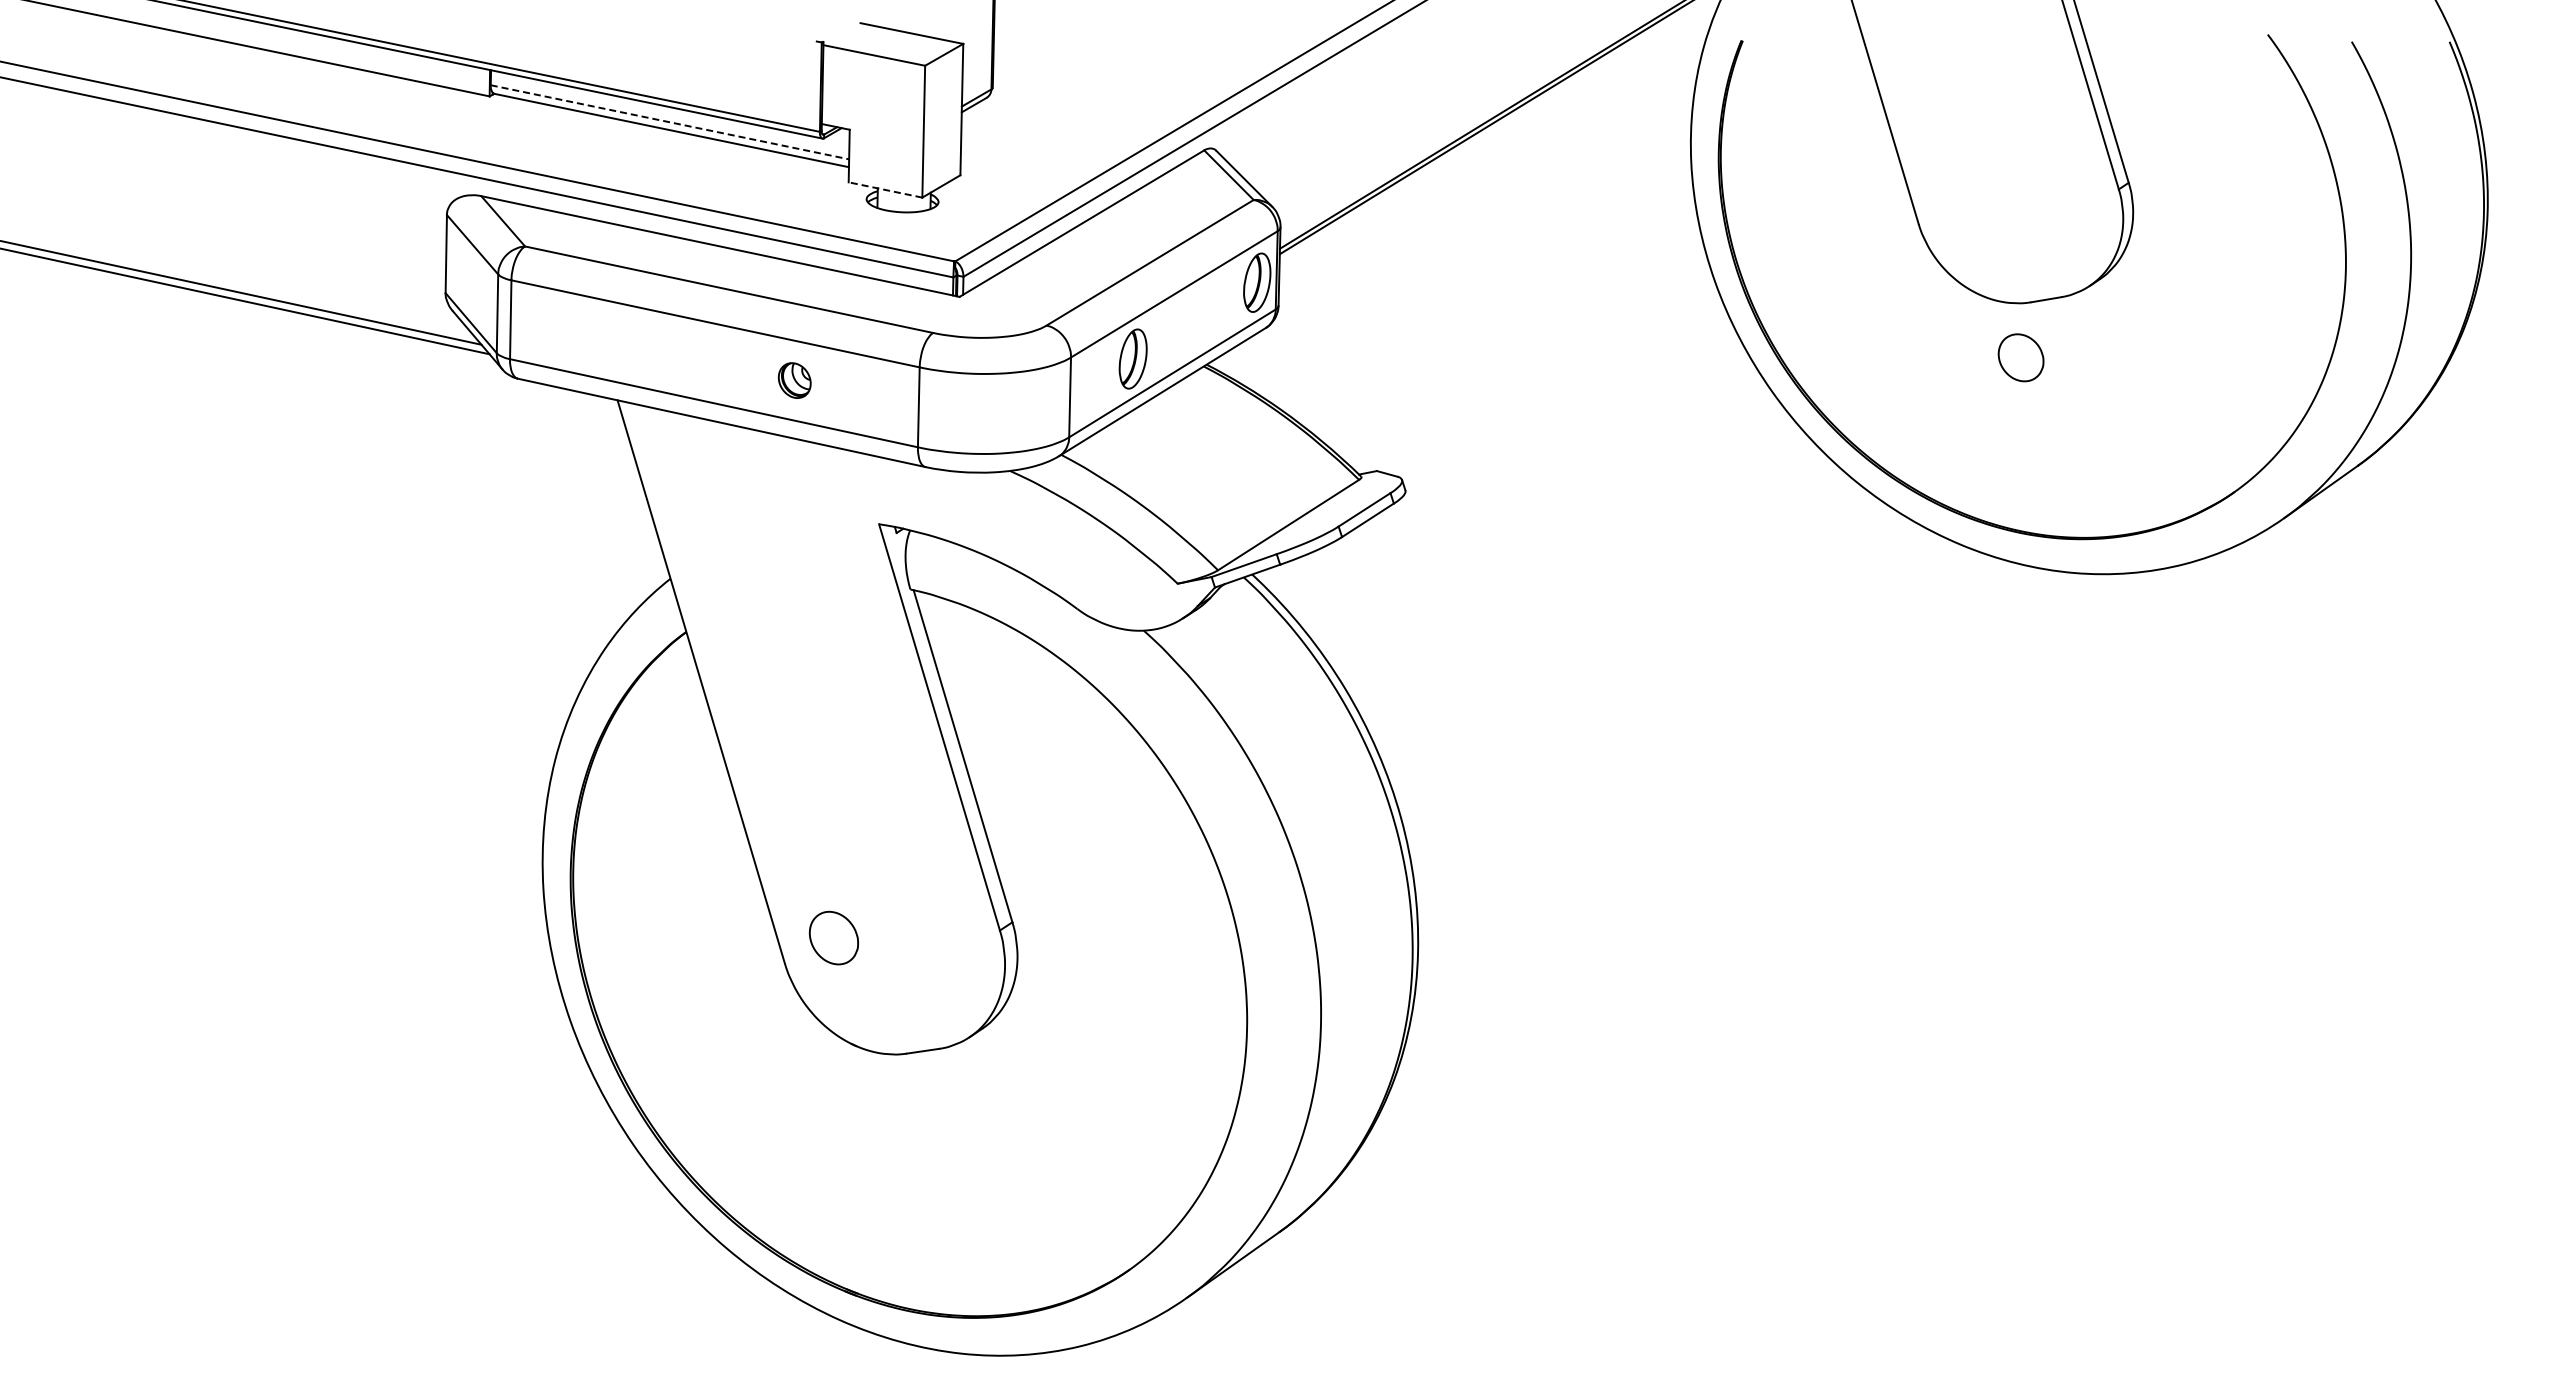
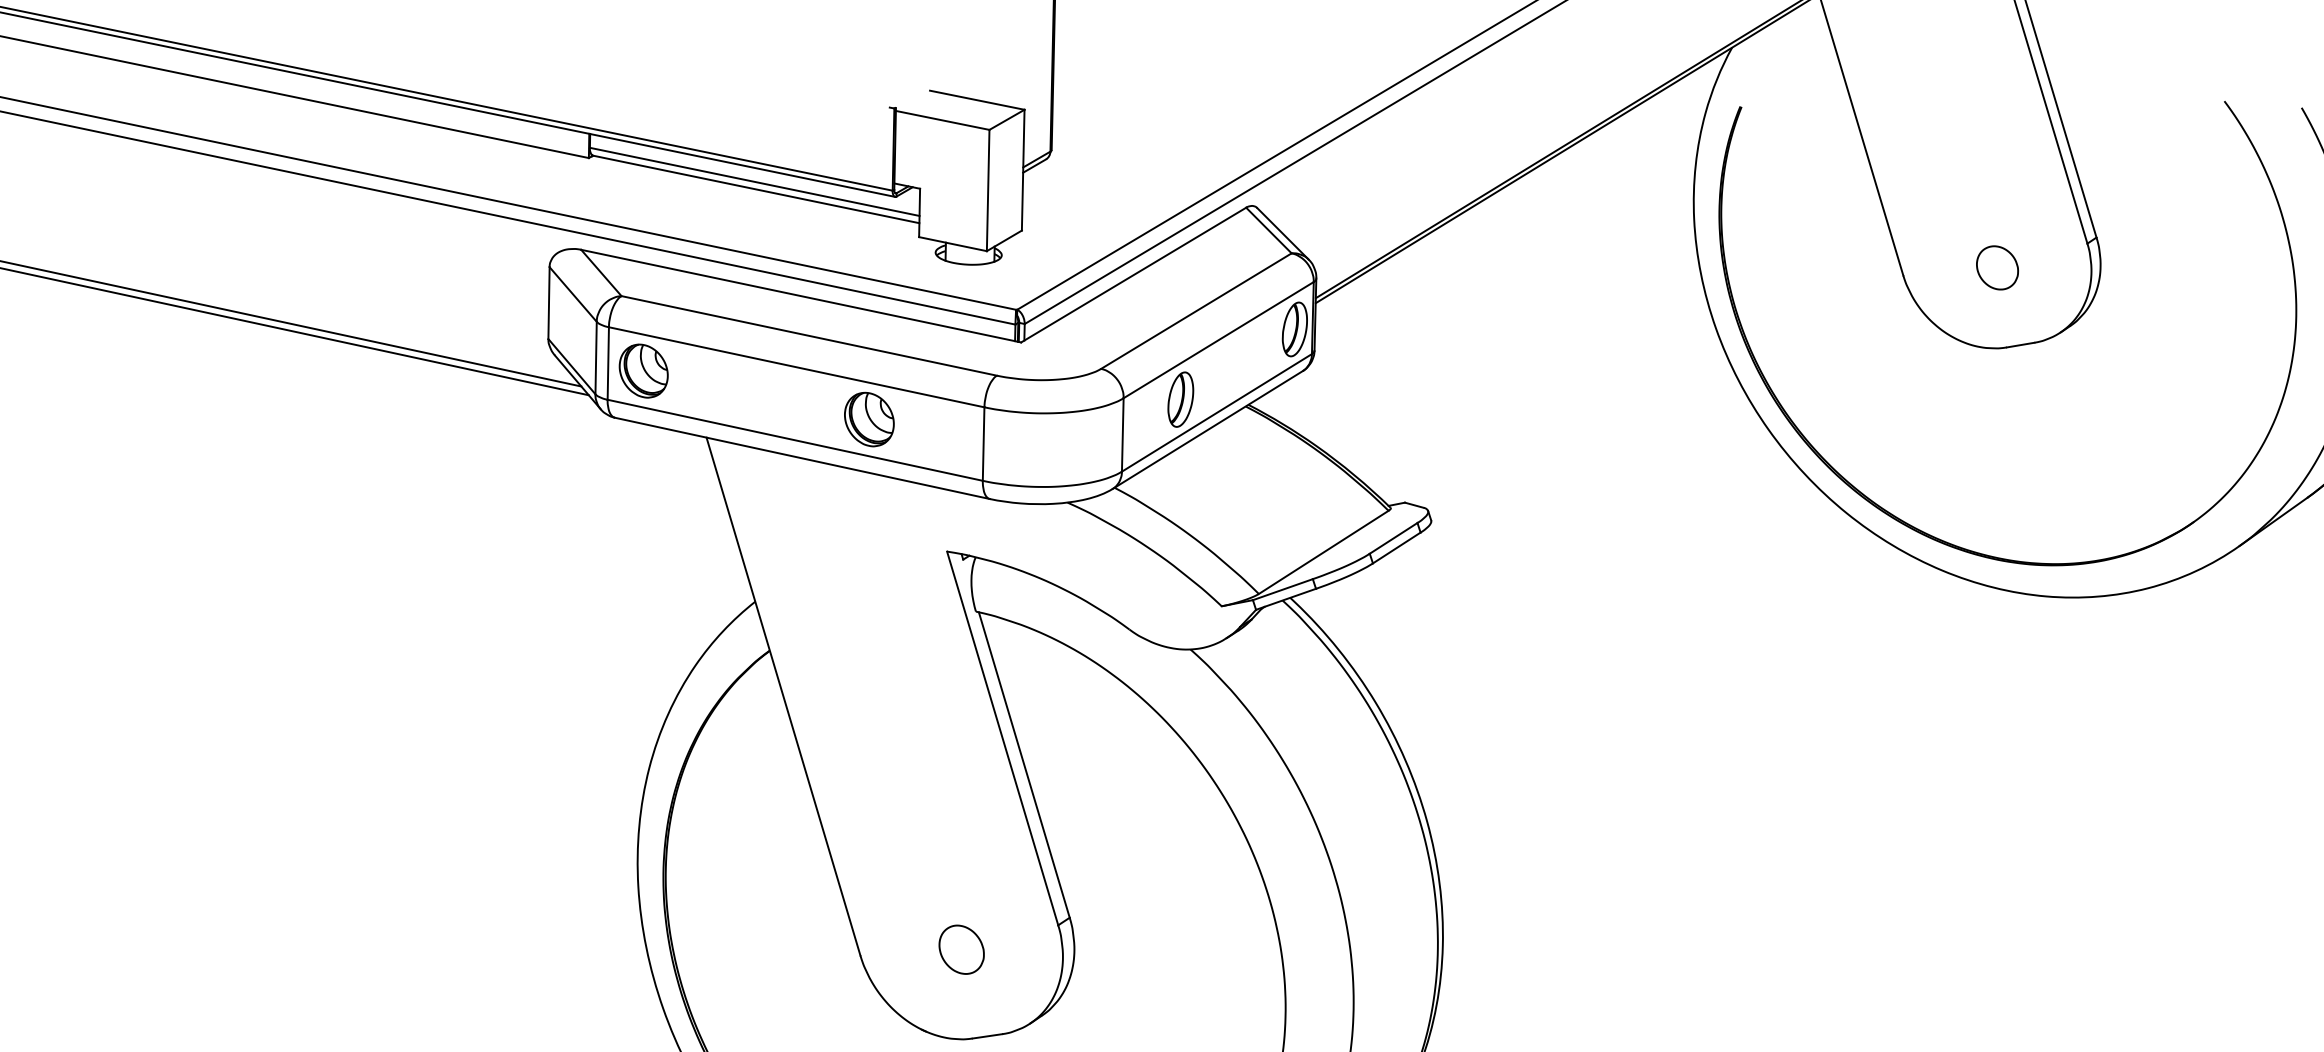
line: (669, 122) -> (754, 182), dashed -> solid
line: (885, 189) -> (952, 243), dashed -> solid
part: (549, 327) -> (643, 370), added
part: (2020, 357) -> (1996, 267), moved
part: (794, 380) -> (869, 419), size x1.67
part: (833, 937) -> (961, 949), moved

